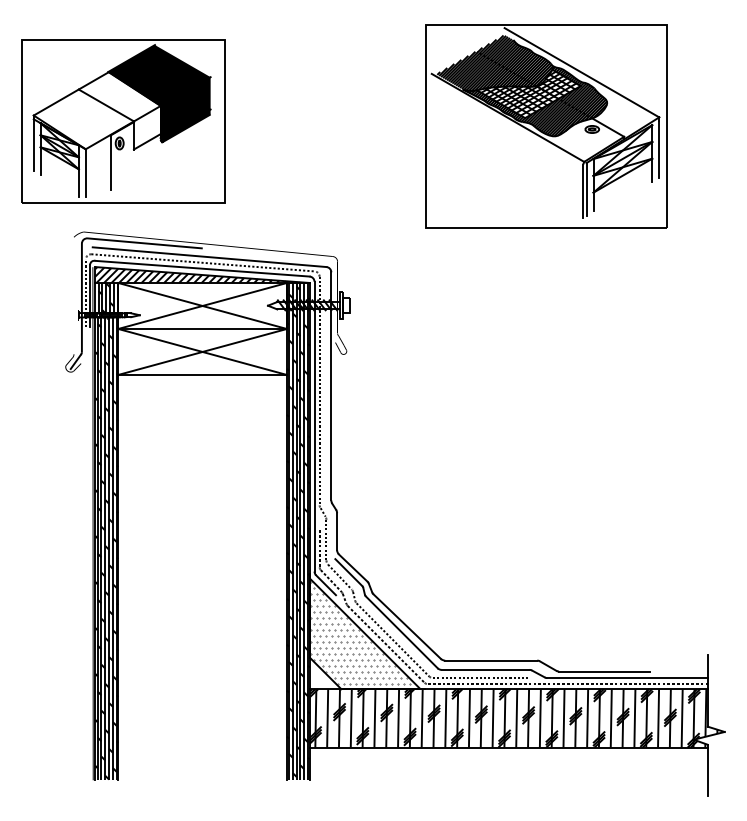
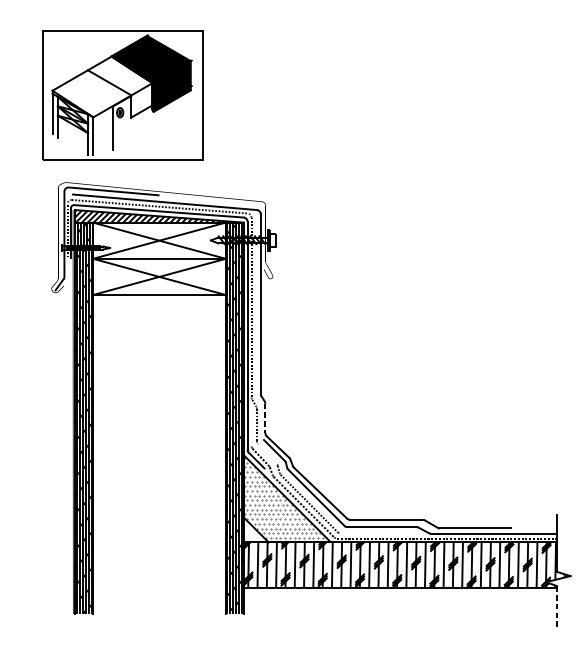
part: (123, 121) -> (123, 95), moved
part: (546, 126) -> (430, 99), removed
line: (337, 532) -> (265, 419), solid -> dashed
line: (319, 548) -> (251, 431), removed
line: (339, 576) -> (267, 453), removed
line: (480, 678) -> (378, 533), removed
line: (707, 770) -> (556, 606), solid -> dashed

